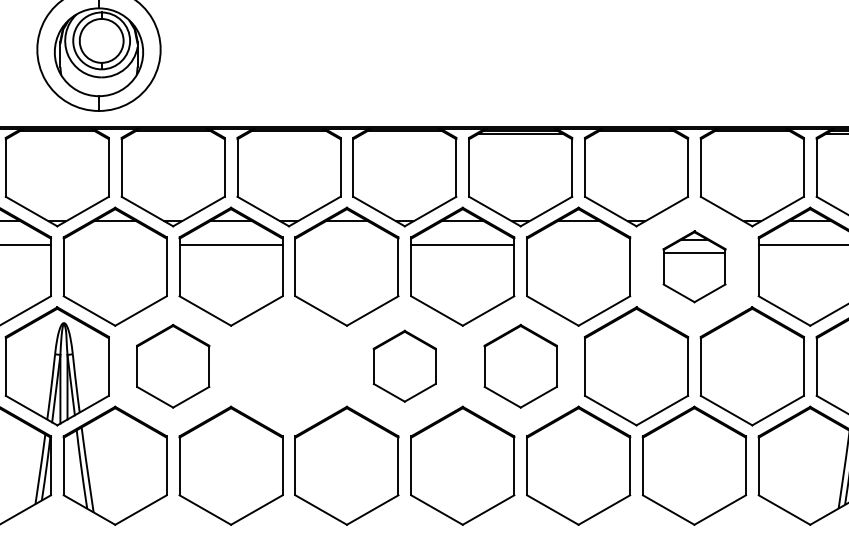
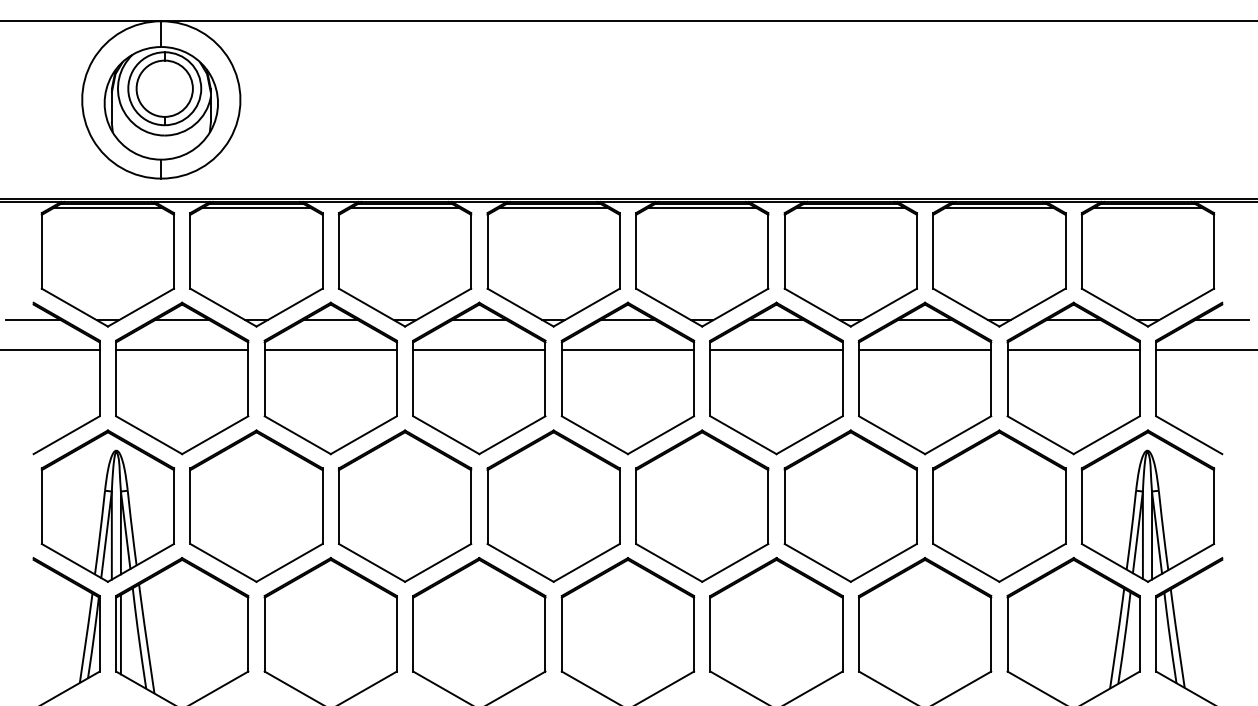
line: (57, 133) -> (107, 207), added
line: (173, 133) -> (256, 207), added
line: (288, 133) -> (404, 207), added
line: (404, 133) -> (553, 207), added
line: (636, 133) -> (850, 207), added
line: (752, 133) -> (999, 207), added
line: (115, 244) -> (182, 349), added
line: (347, 244) -> (479, 349), added
line: (578, 244) -> (776, 349), added
part: (694, 266) -> (925, 378), size x1.67
part: (173, 365) -> (256, 505), size x1.43
part: (289, 365) -> (405, 505), added
part: (404, 365) -> (553, 505), size x1.67
part: (520, 365) -> (702, 505), size x1.43
line: (67, 466) -> (120, 634), added

